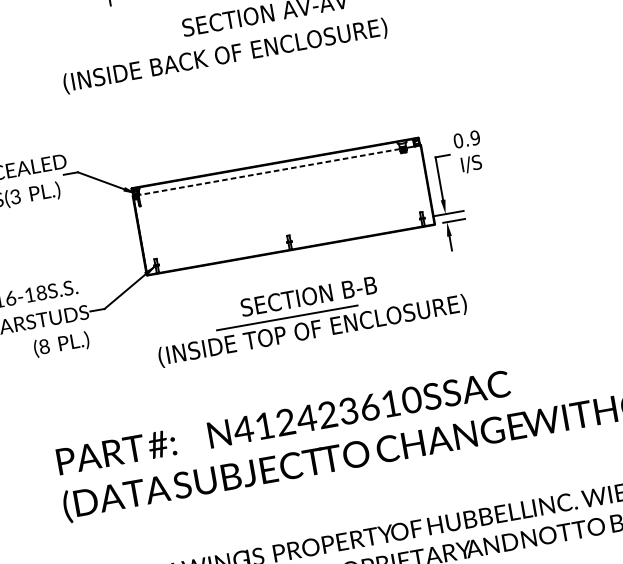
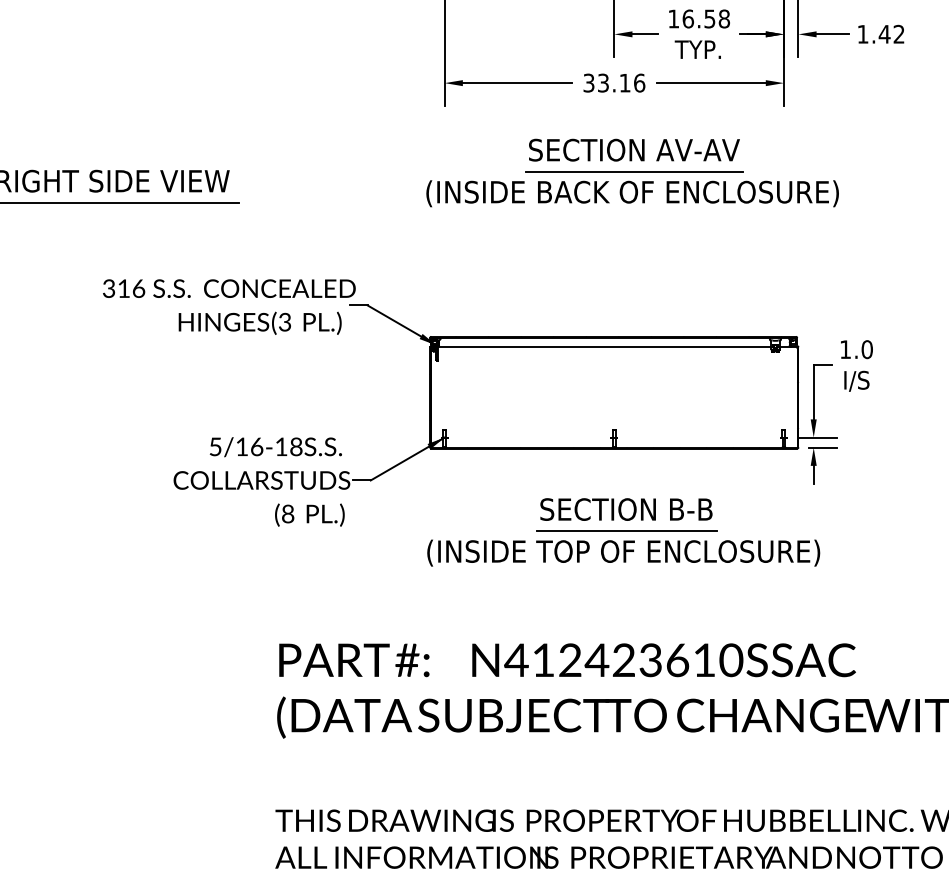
line: (268, 31) -> (634, 172), added
text: (225, 55) -> (632, 193), moved
text: (466, 139) -> (856, 349), 0.9 -> 1.0
line: (269, 171) -> (604, 346), dashed -> solid
line: (286, 317) -> (626, 530), moved

